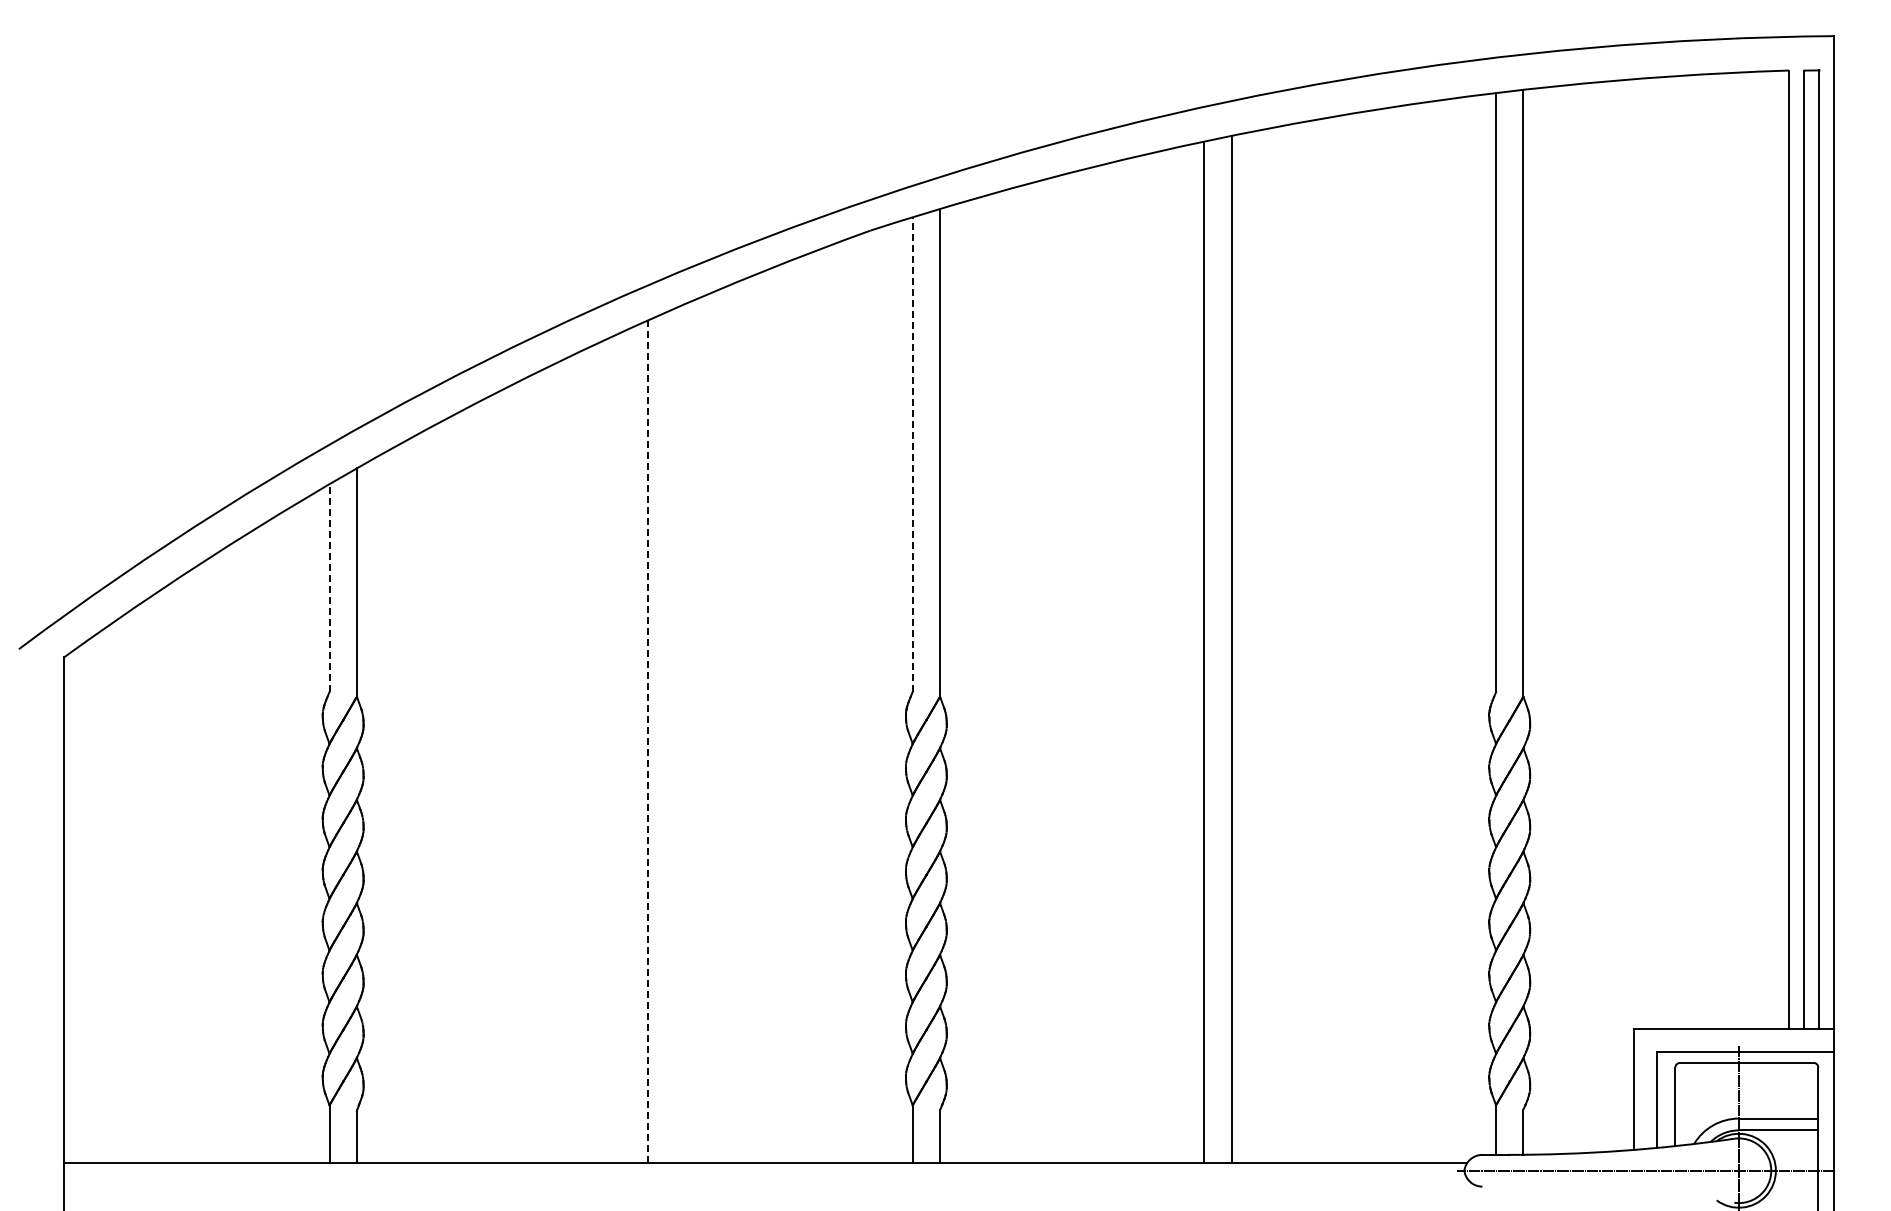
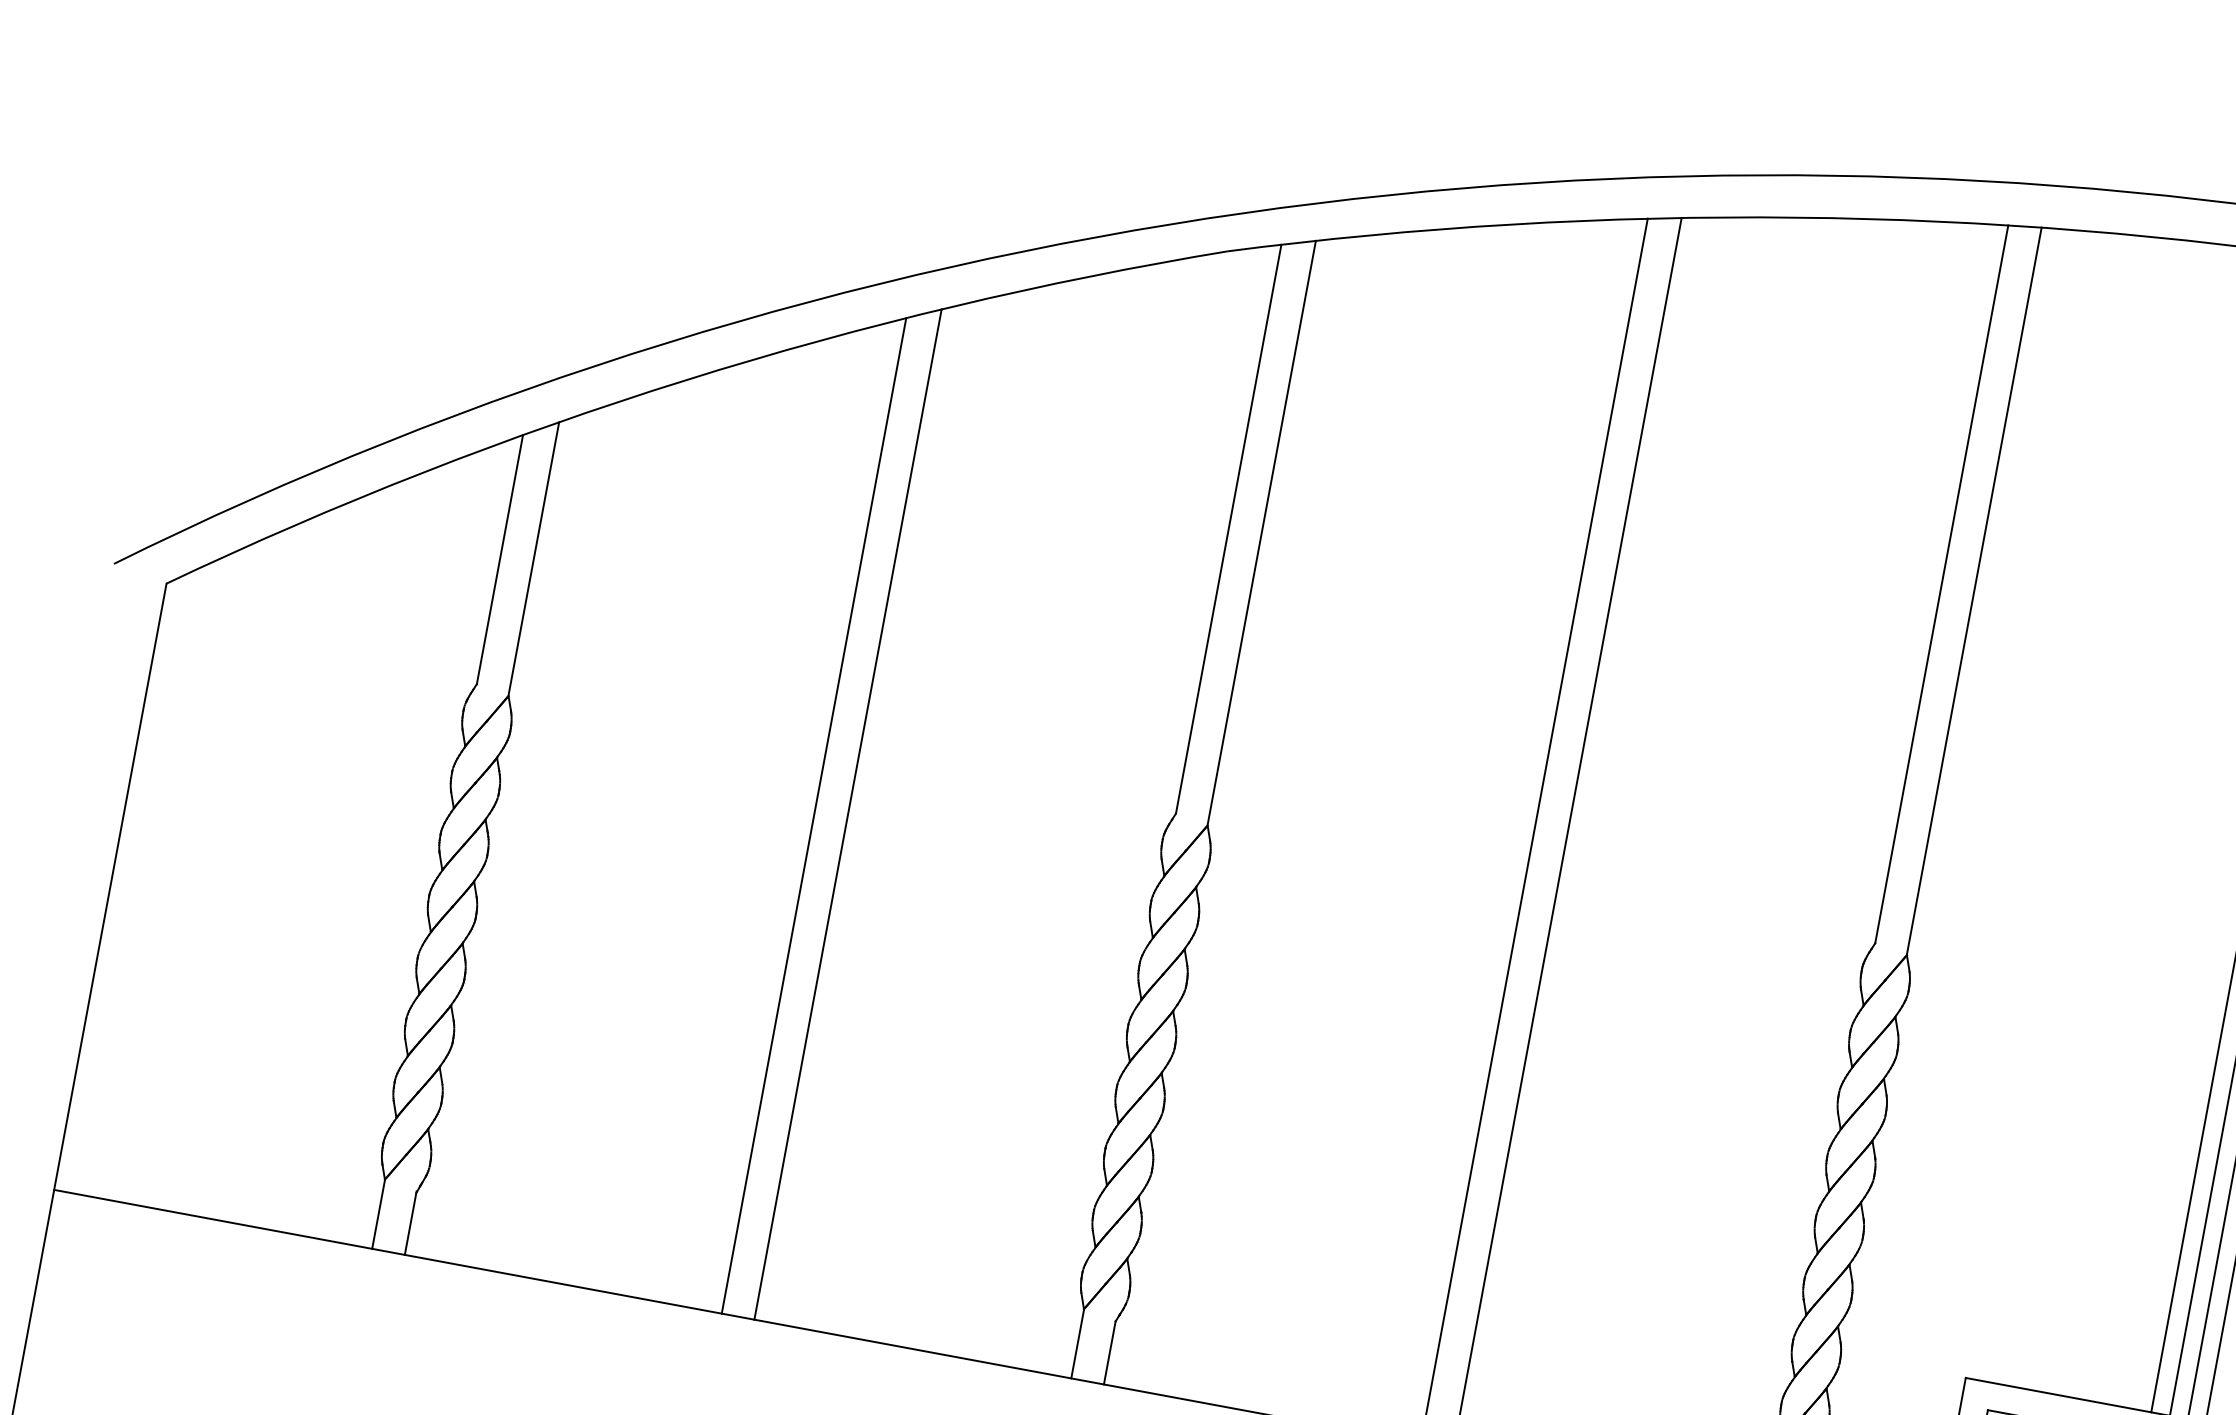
line: (912, 454) -> (1228, 529), dashed -> solid
line: (329, 588) -> (499, 560), dashed -> solid
line: (648, 742) -> (847, 815), dashed -> solid
line: (621, 747) -> (814, 815), added

